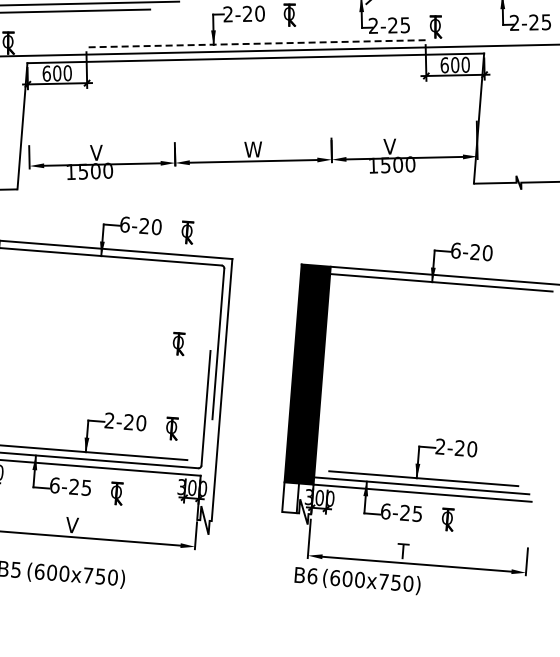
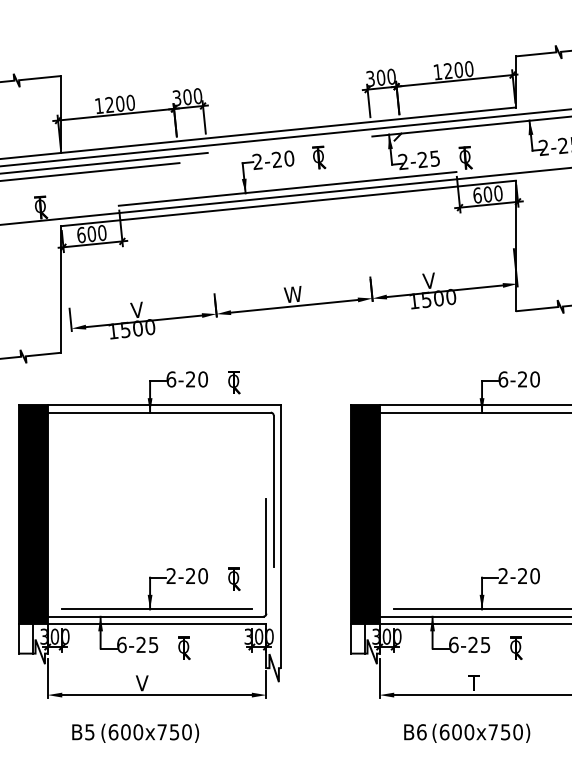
line: (255, 43) -> (287, 188), dashed -> solid
part: (179, 343) -> (234, 493), removed
text: (358, 580) -> (467, 732), moved

